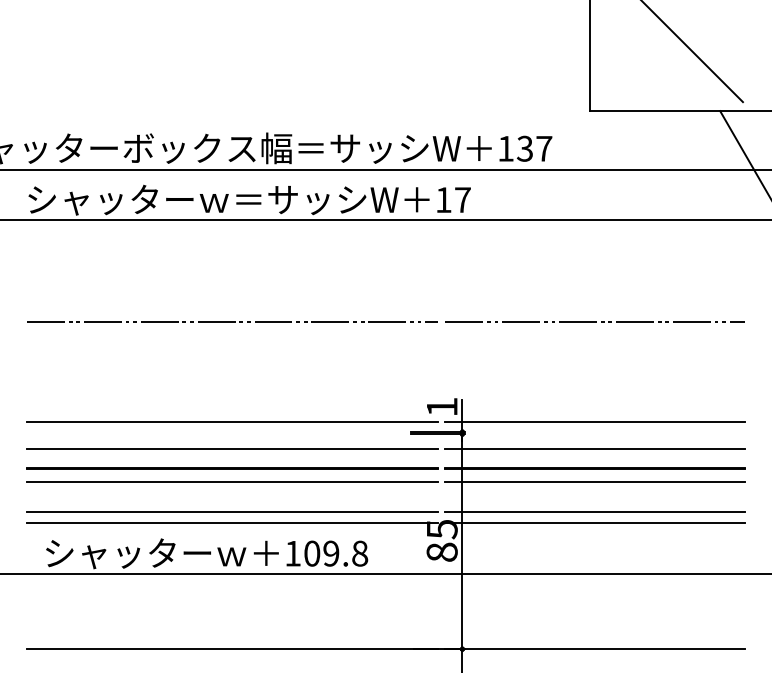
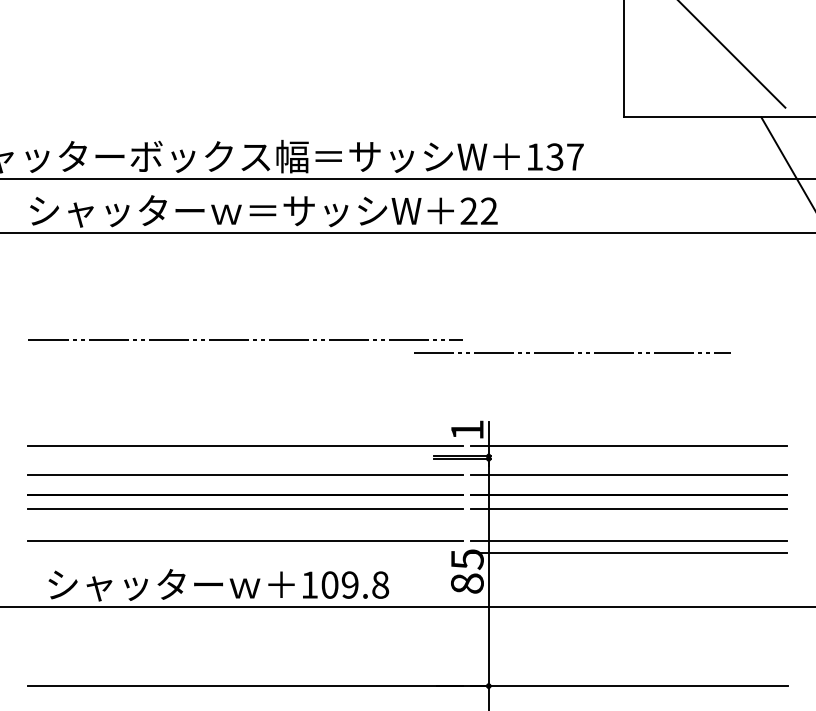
text: (452, 199) -> (478, 210), 17 -> 22
line: (595, 321) -> (572, 352), moved
line: (232, 522) -> (245, 552), removed

